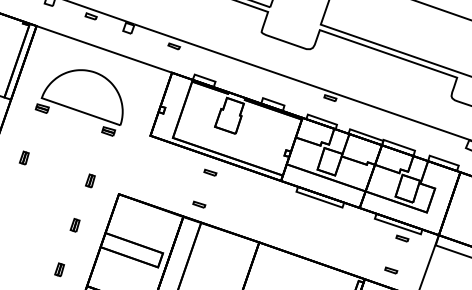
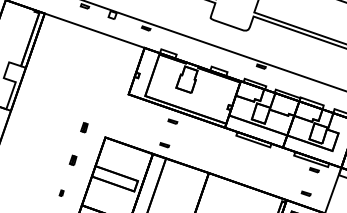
part: (78, 102) -> (75, 69), removed
part: (23, 157) -> (35, 110), removed
part: (59, 269) -> (61, 193), size x0.6

